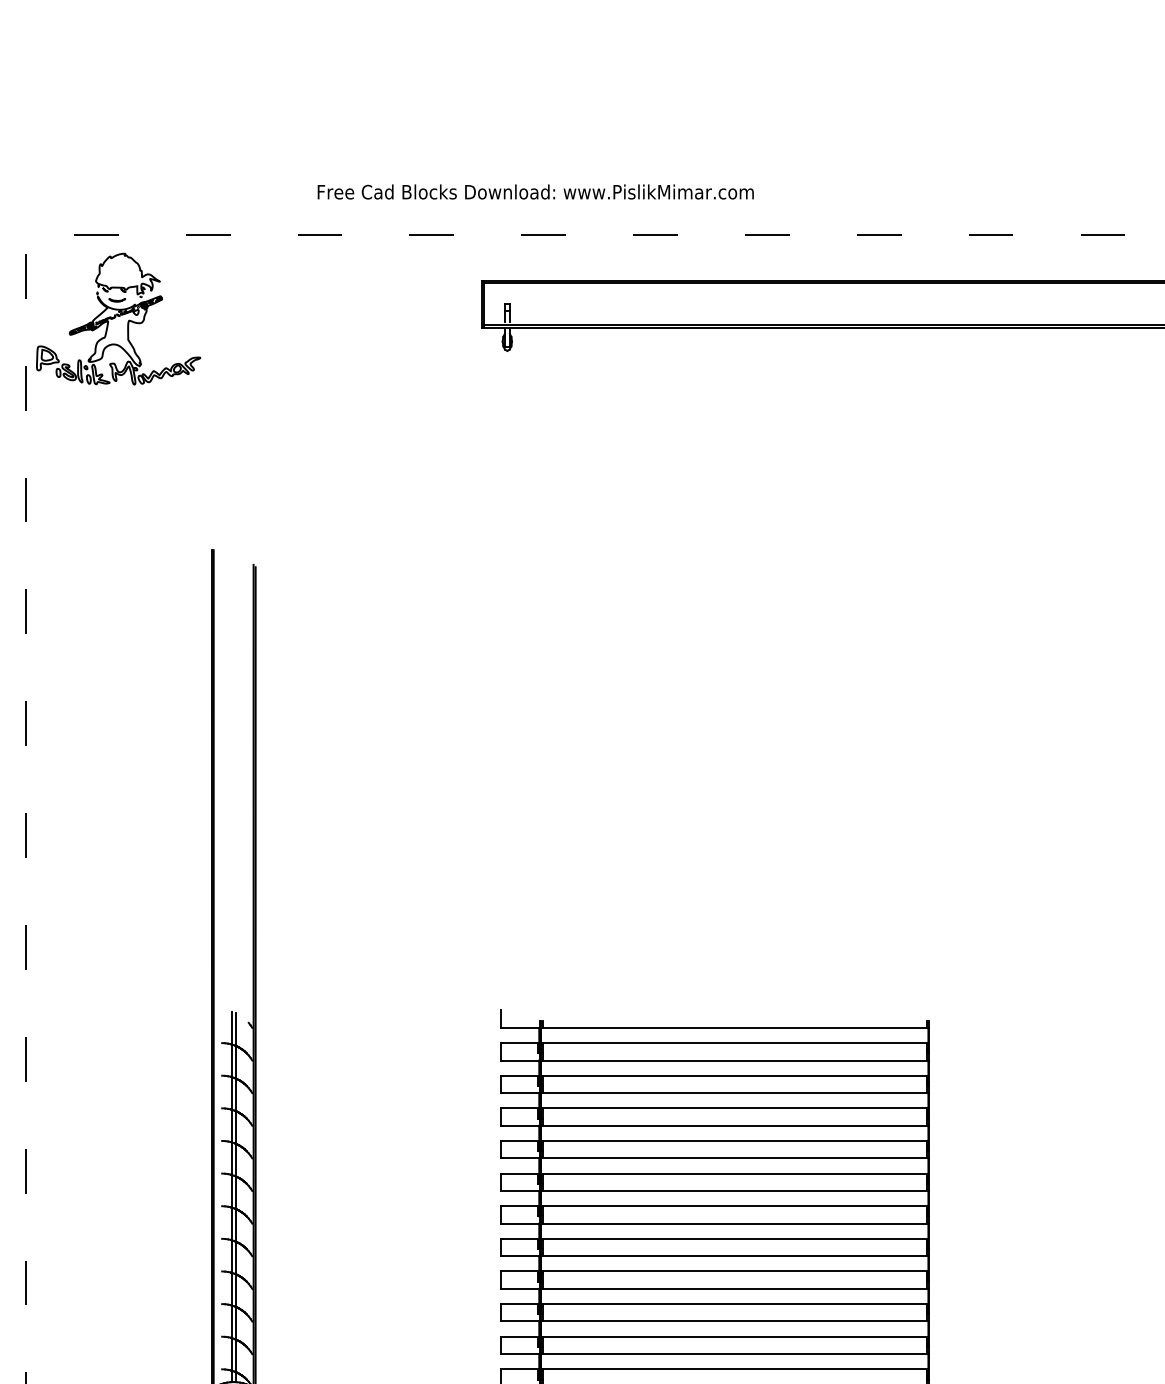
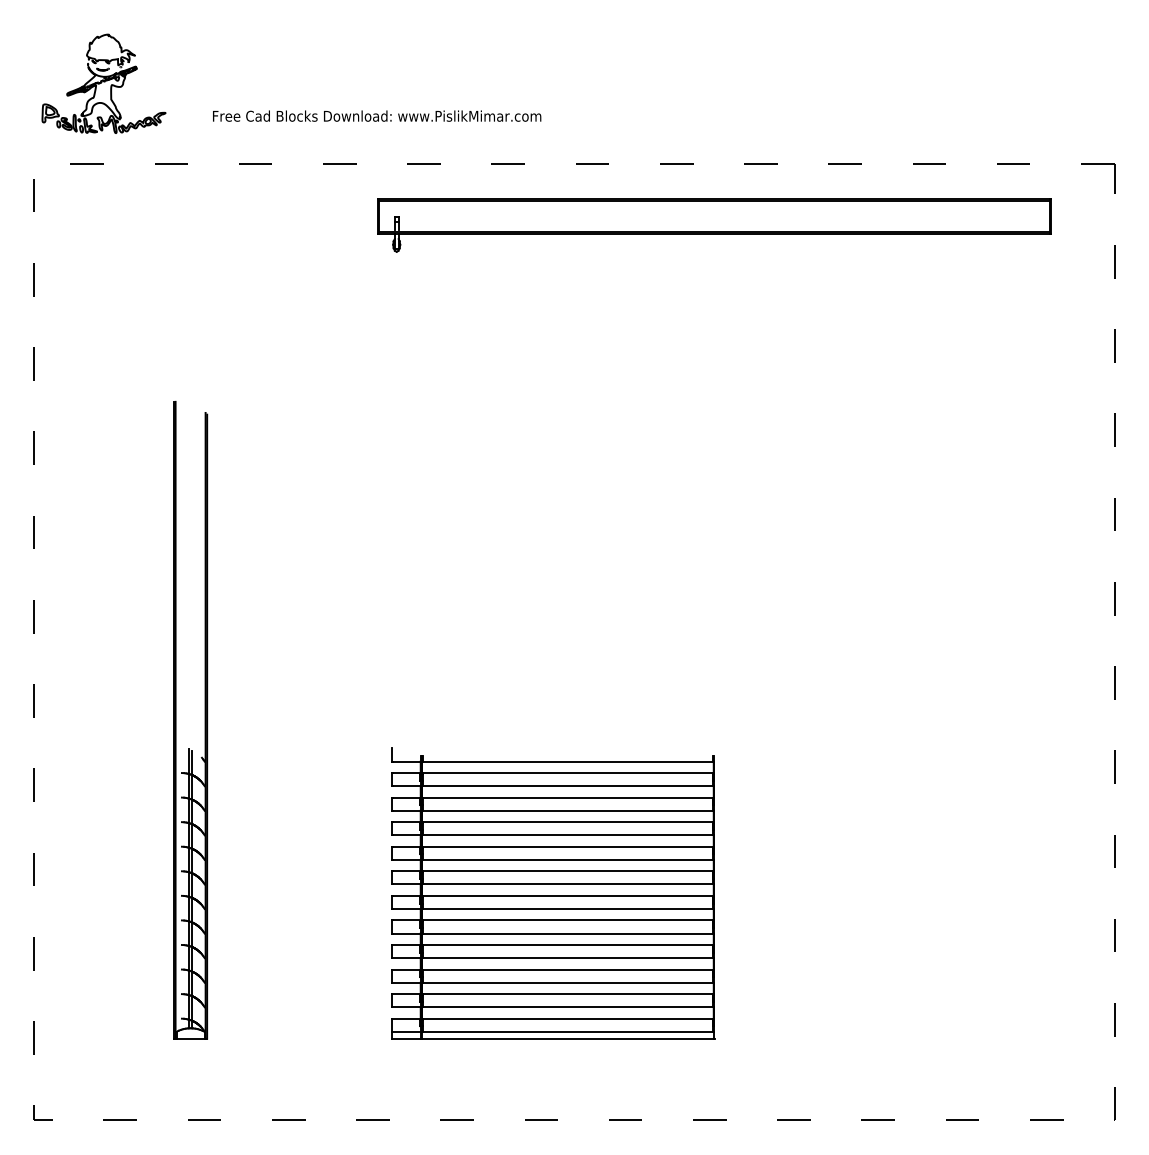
text: (536, 191) -> (377, 115), moved
part: (117, 318) -> (103, 83), moved

